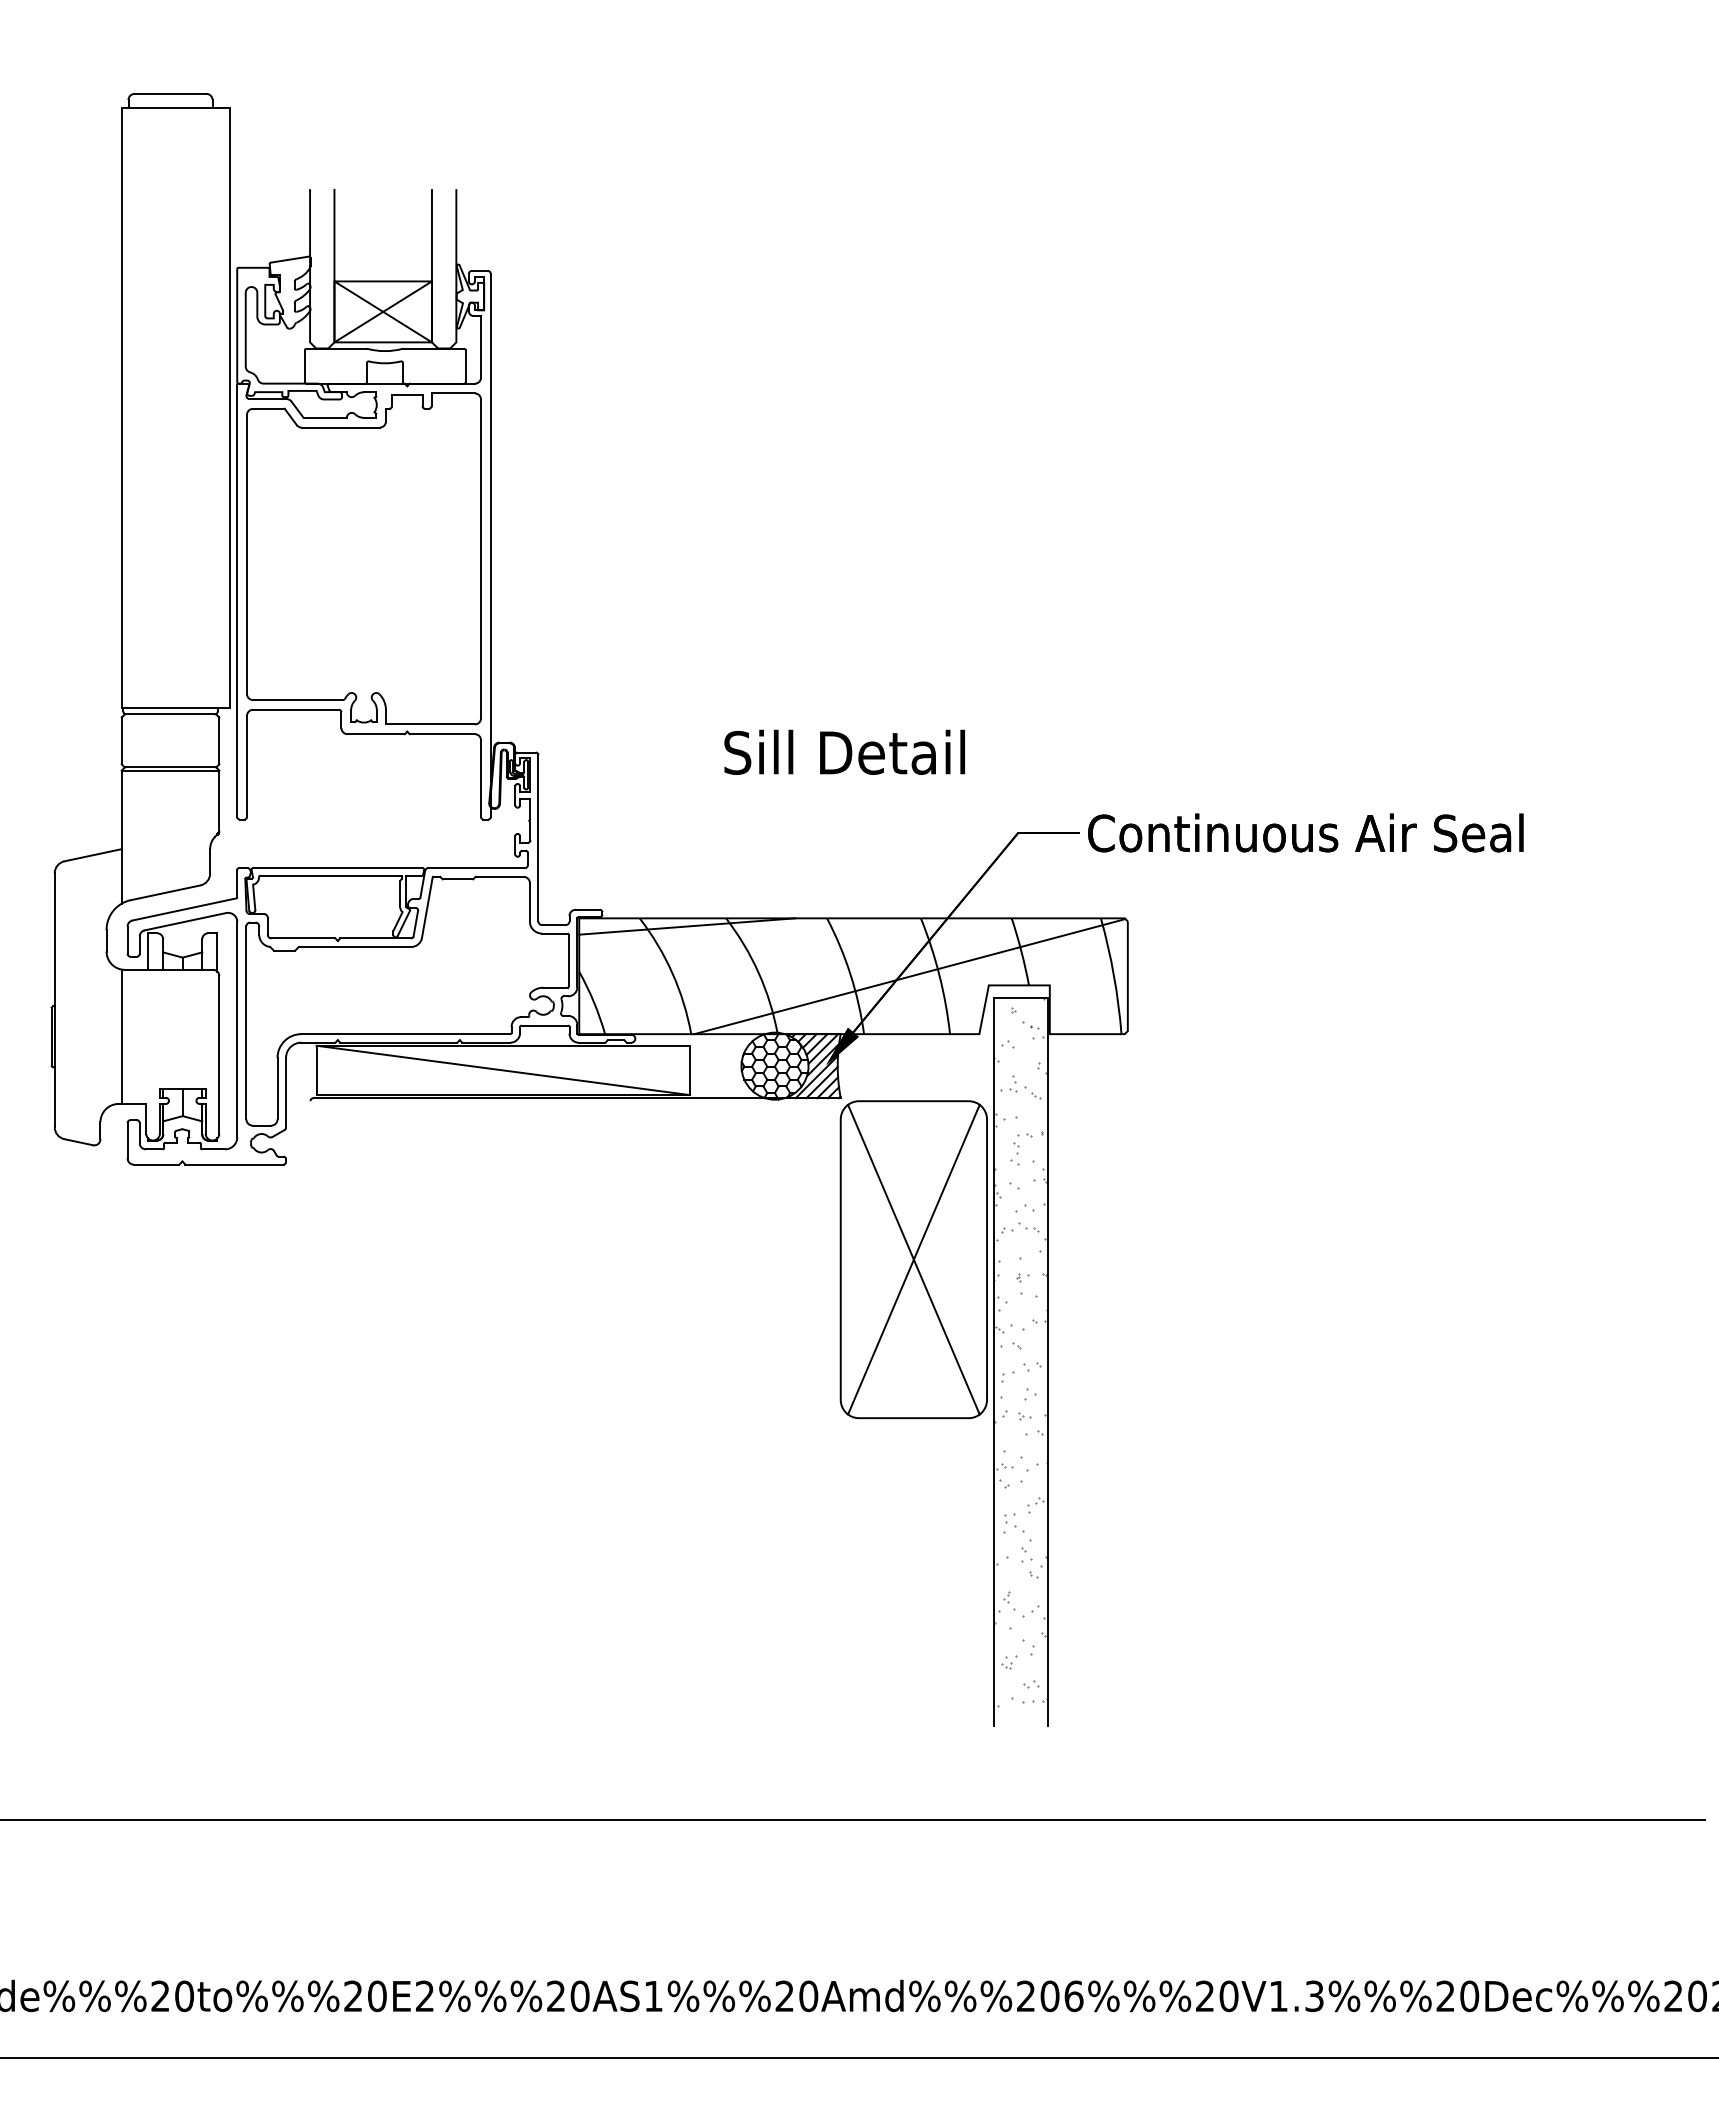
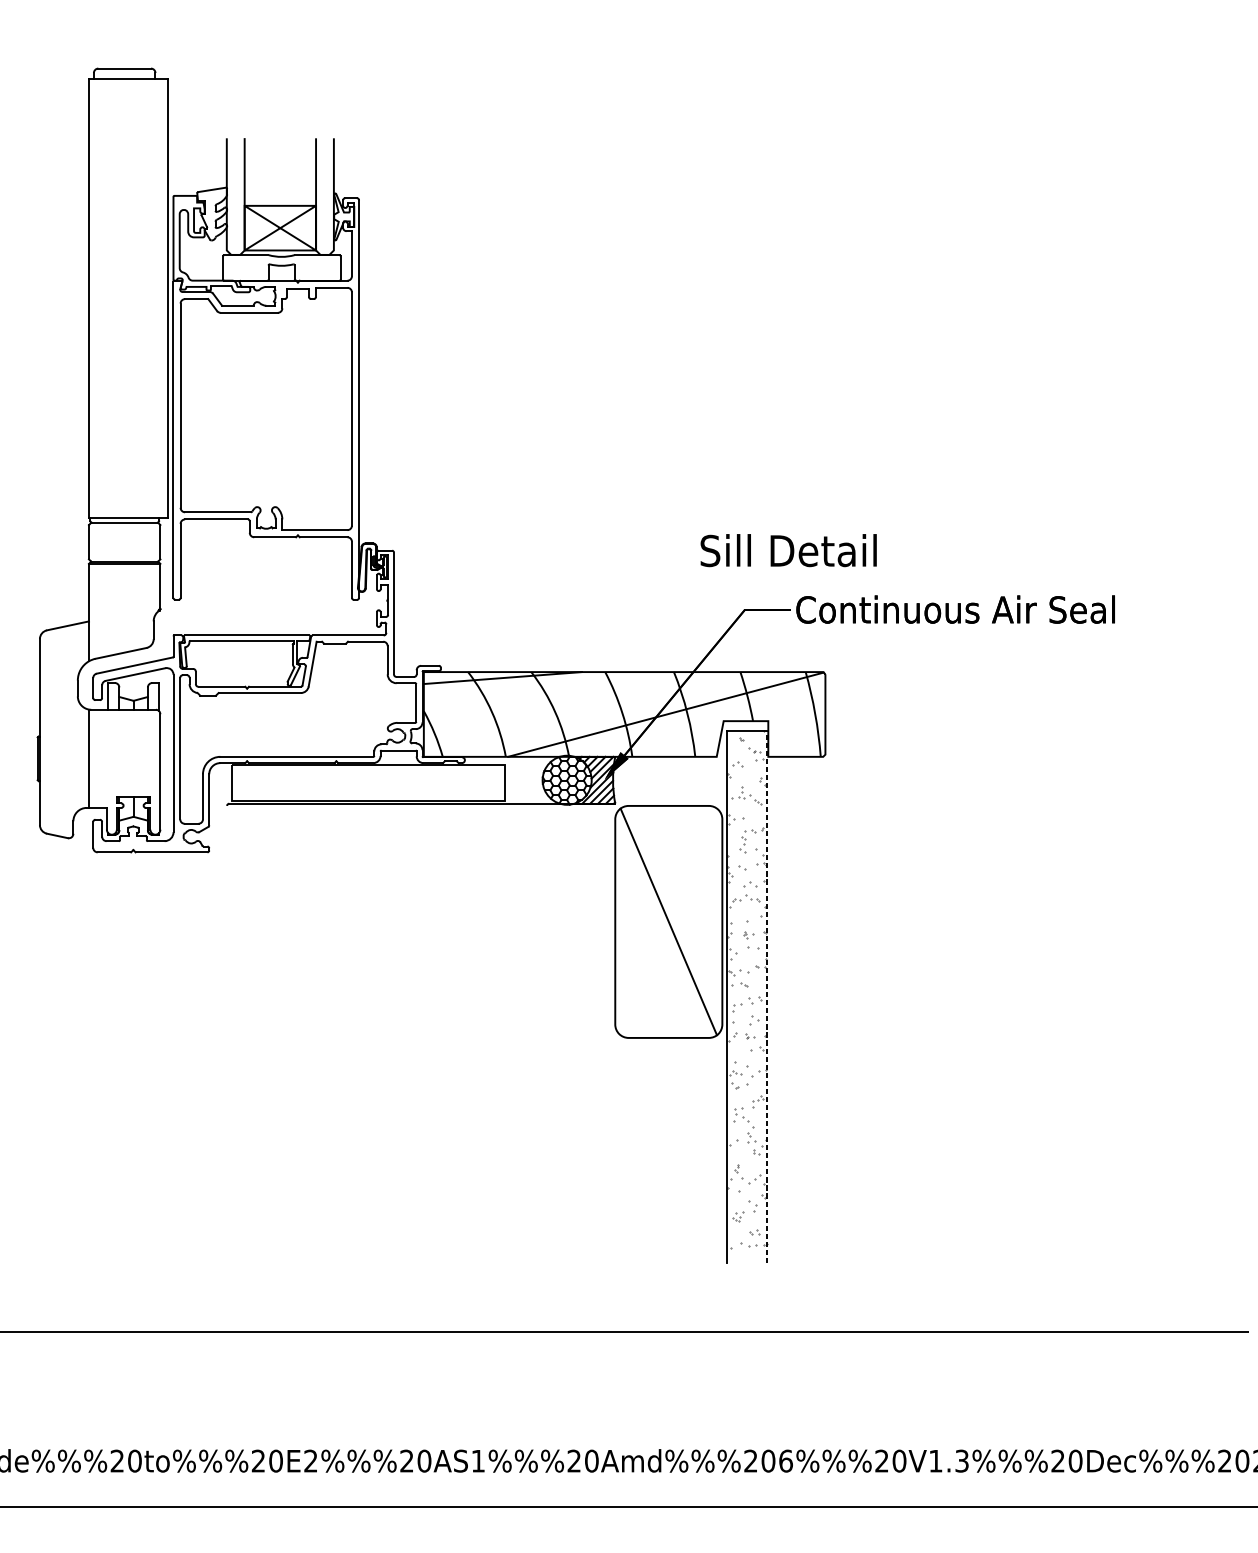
text: (844, 751) -> (788, 549), moved
line: (503, 1070) -> (368, 783), removed
line: (913, 1259) -> (668, 921), removed
line: (1047, 1362) -> (766, 997), solid -> dashed

